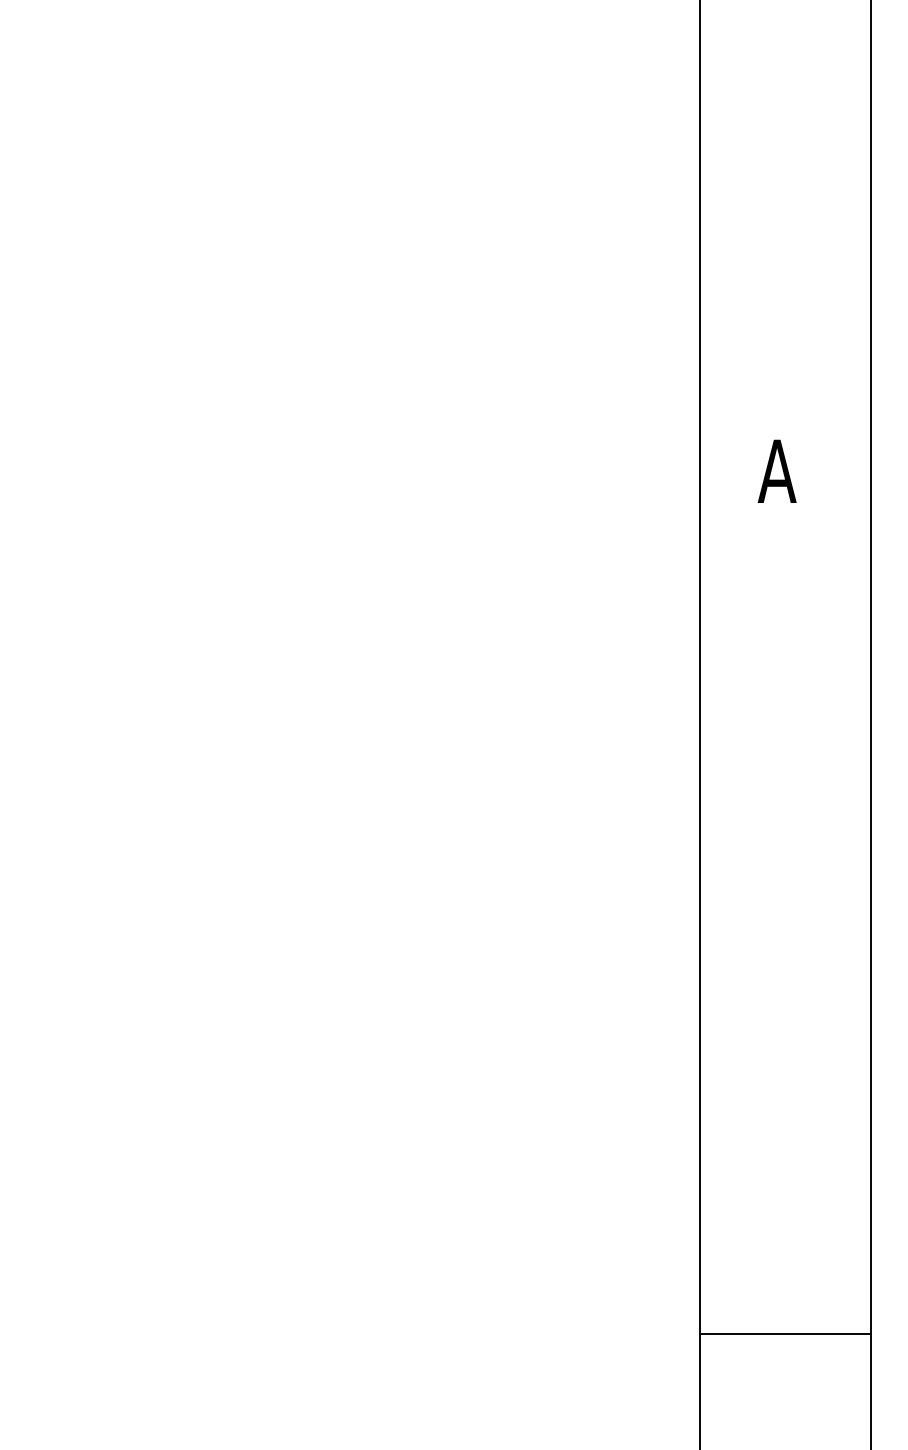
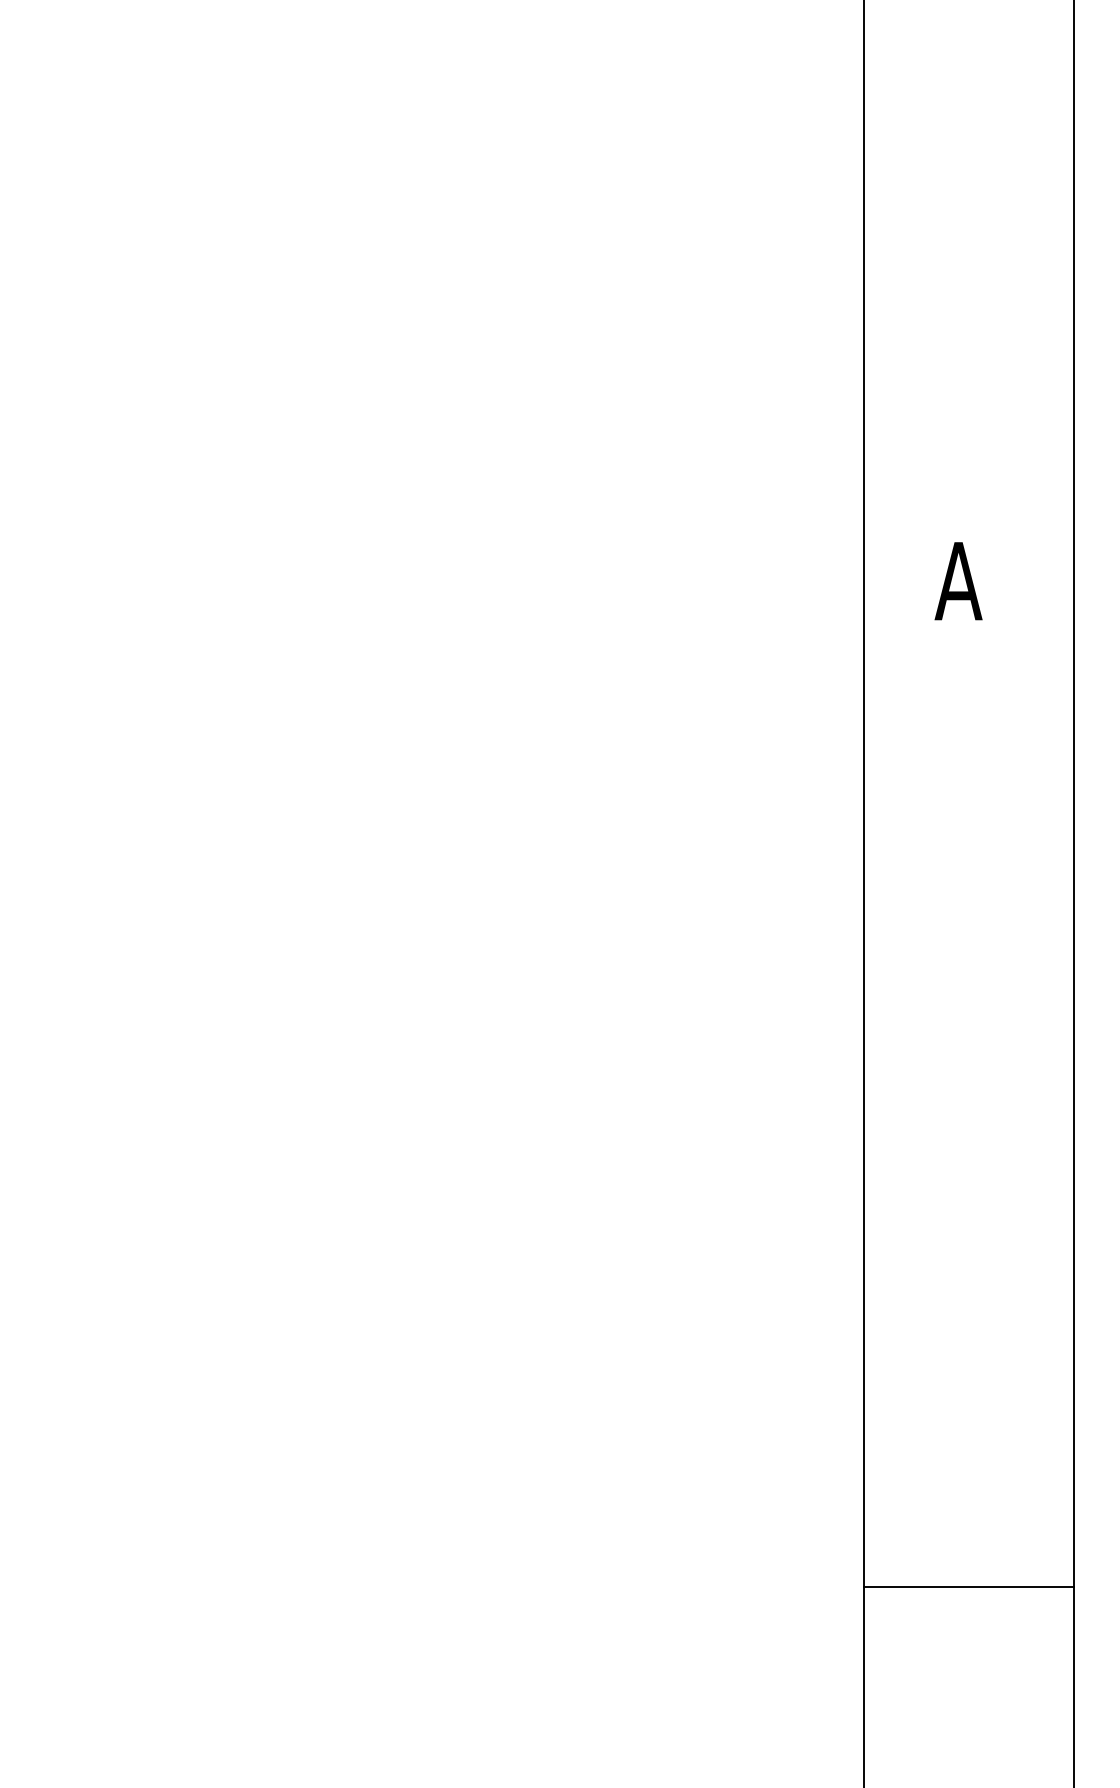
line: (785, 1333) -> (968, 1586), moved

